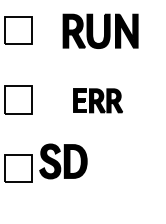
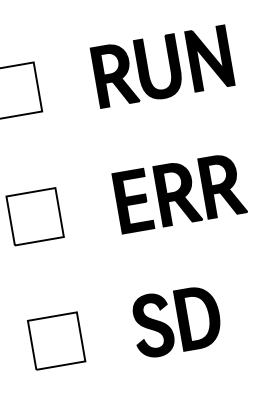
part: (98, 100) -> (180, 192), size x1.43
part: (63, 161) -> (176, 321), moved

